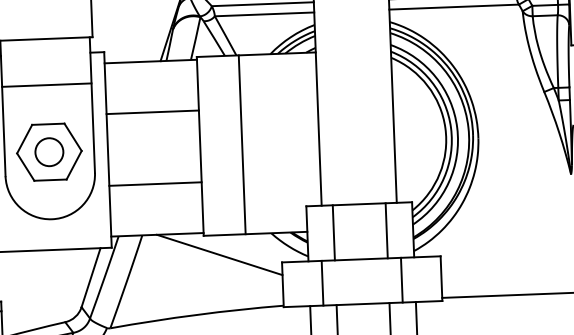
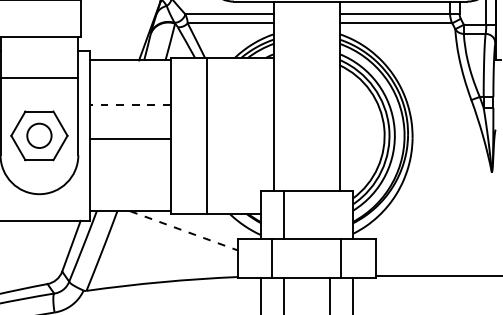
line: (152, 112) -> (130, 104), solid -> dashed
line: (155, 184) -> (130, 139), moved
line: (386, 230) -> (329, 215), removed
line: (220, 254) -> (184, 230), solid -> dashed

